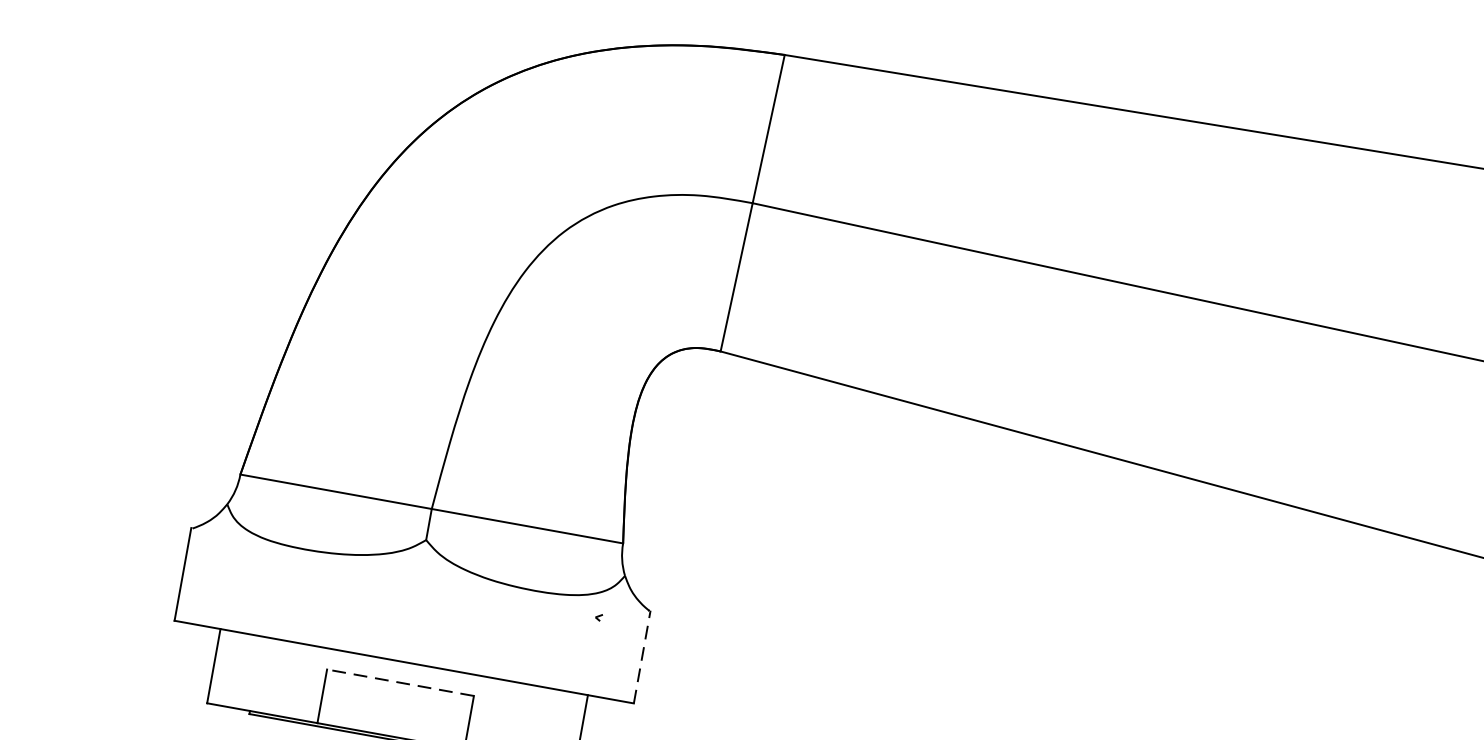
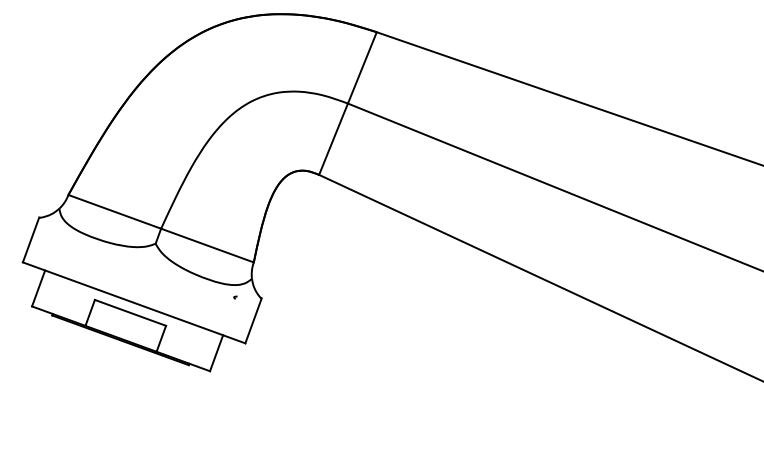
line: (641, 656) -> (253, 320), dashed -> solid
line: (400, 682) -> (130, 312), dashed -> solid

